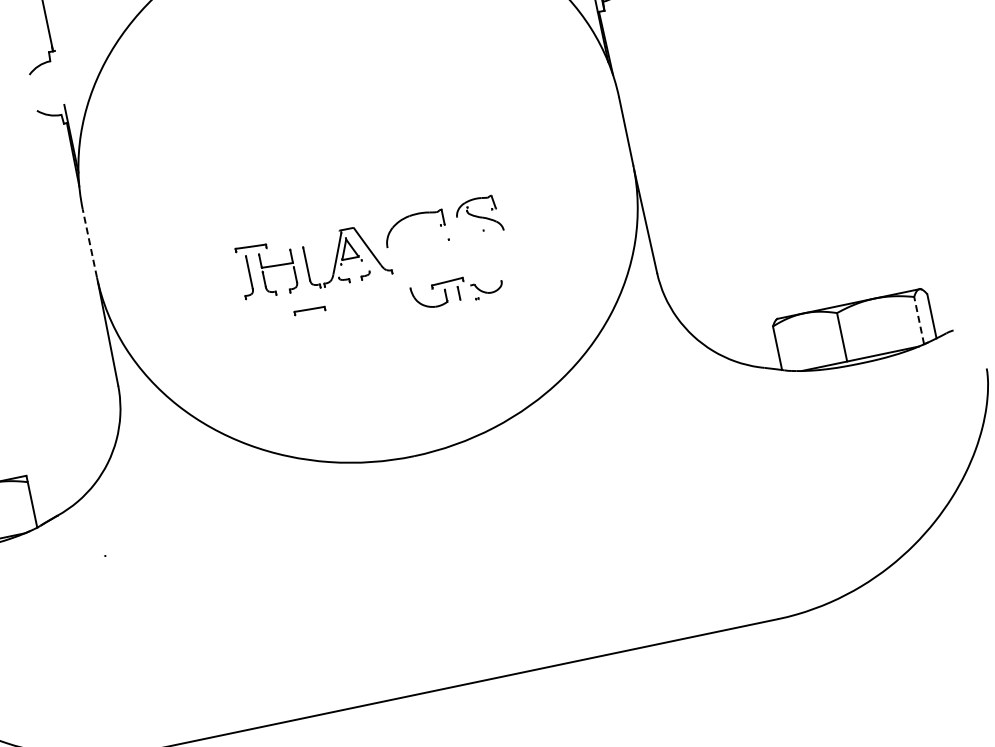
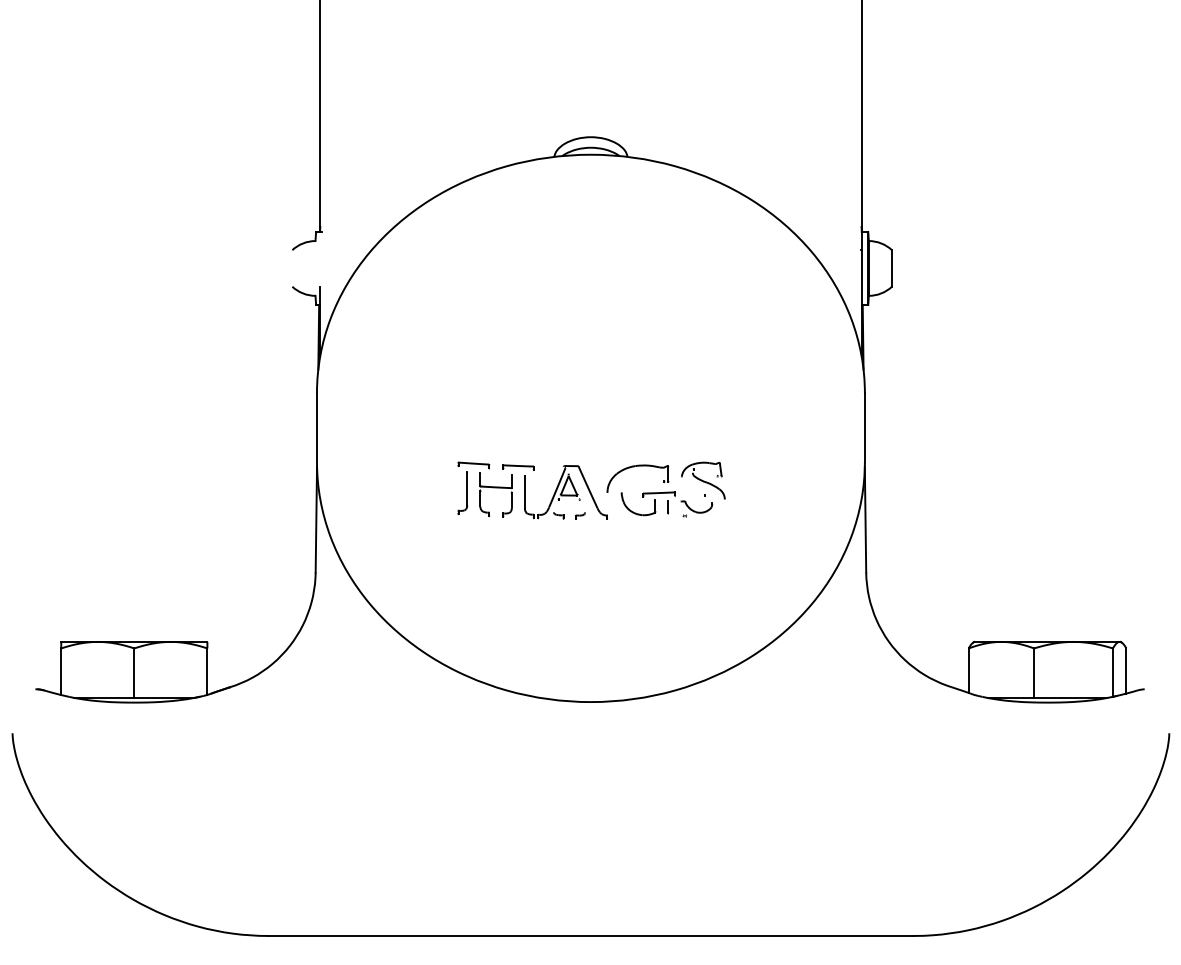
line: (89, 243) -> (316, 427), dashed -> solid
part: (456, 291) -> (666, 504), moved
part: (309, 310) -> (518, 467), moved
line: (918, 320) -> (1112, 672), dashed -> solid

